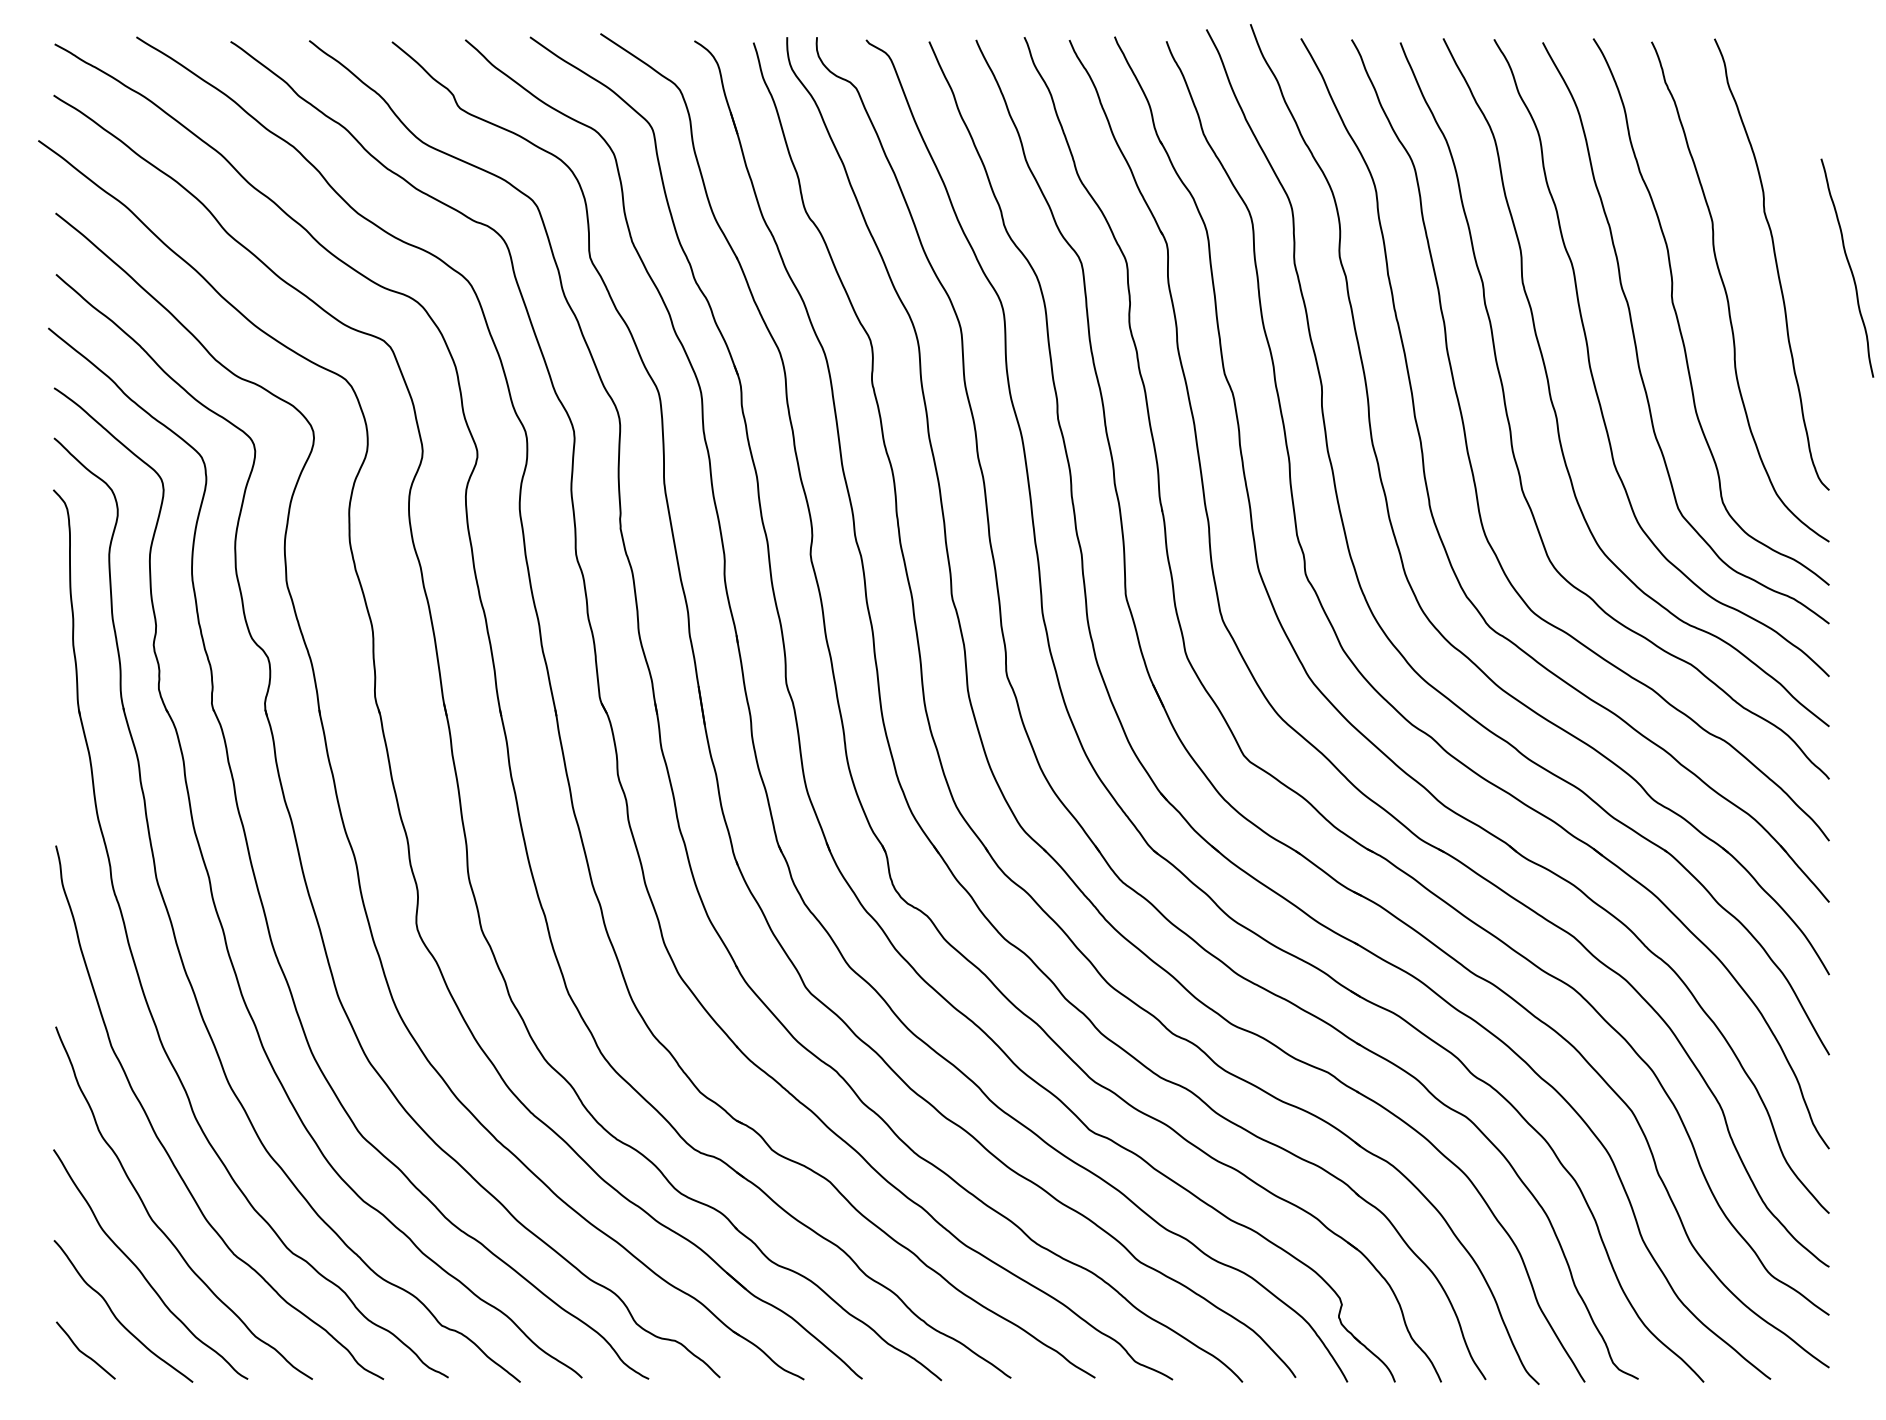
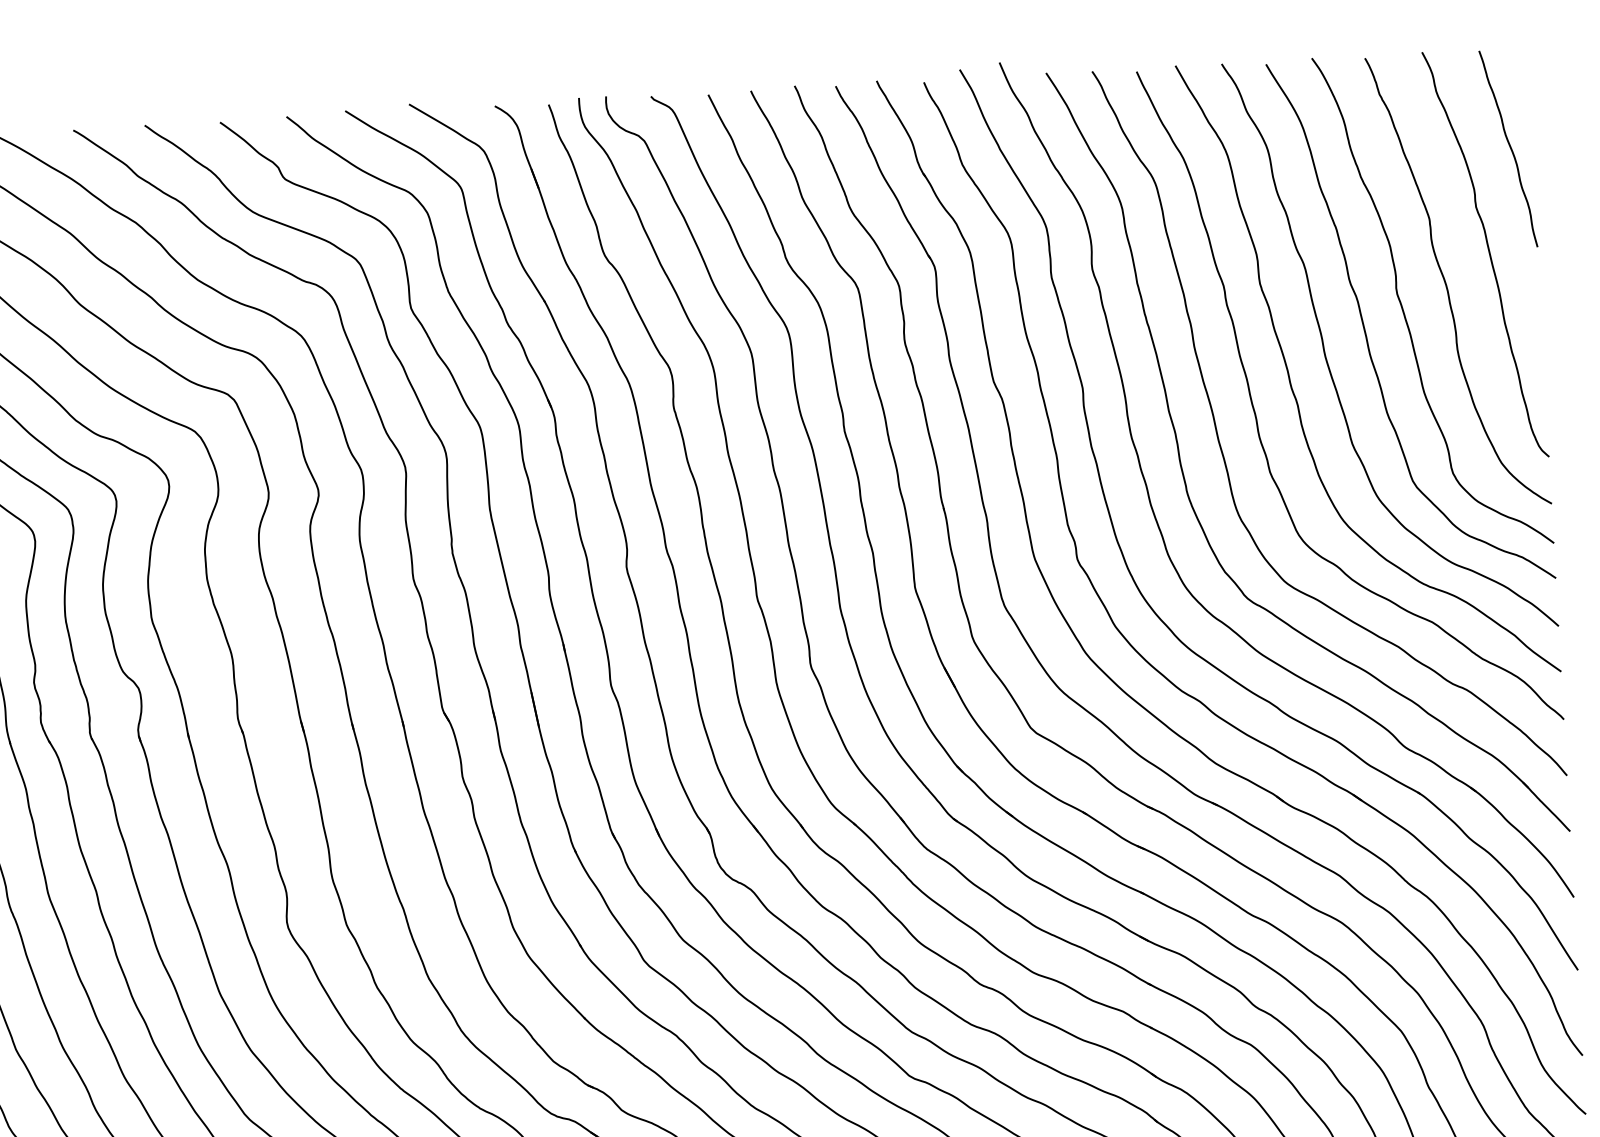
curve: (1849, 267) -> (1510, 148), moved

